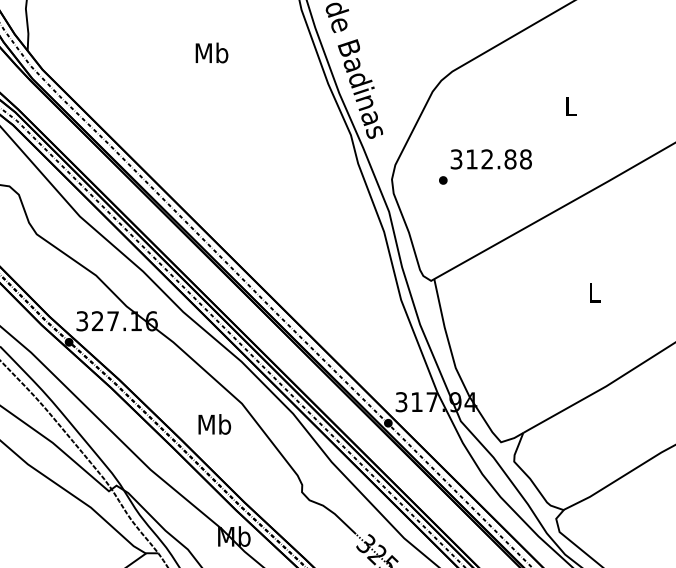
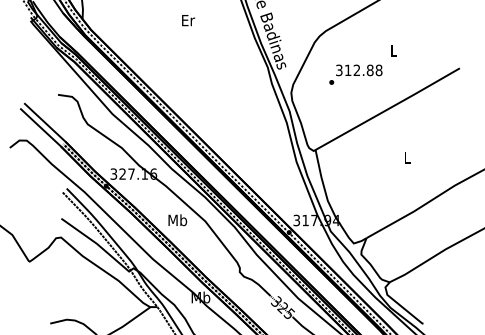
text: (210, 53) -> (187, 20), Mb -> Er
text: (484, 166) -> (355, 74), moved
text: (214, 424) -> (177, 220), moved

